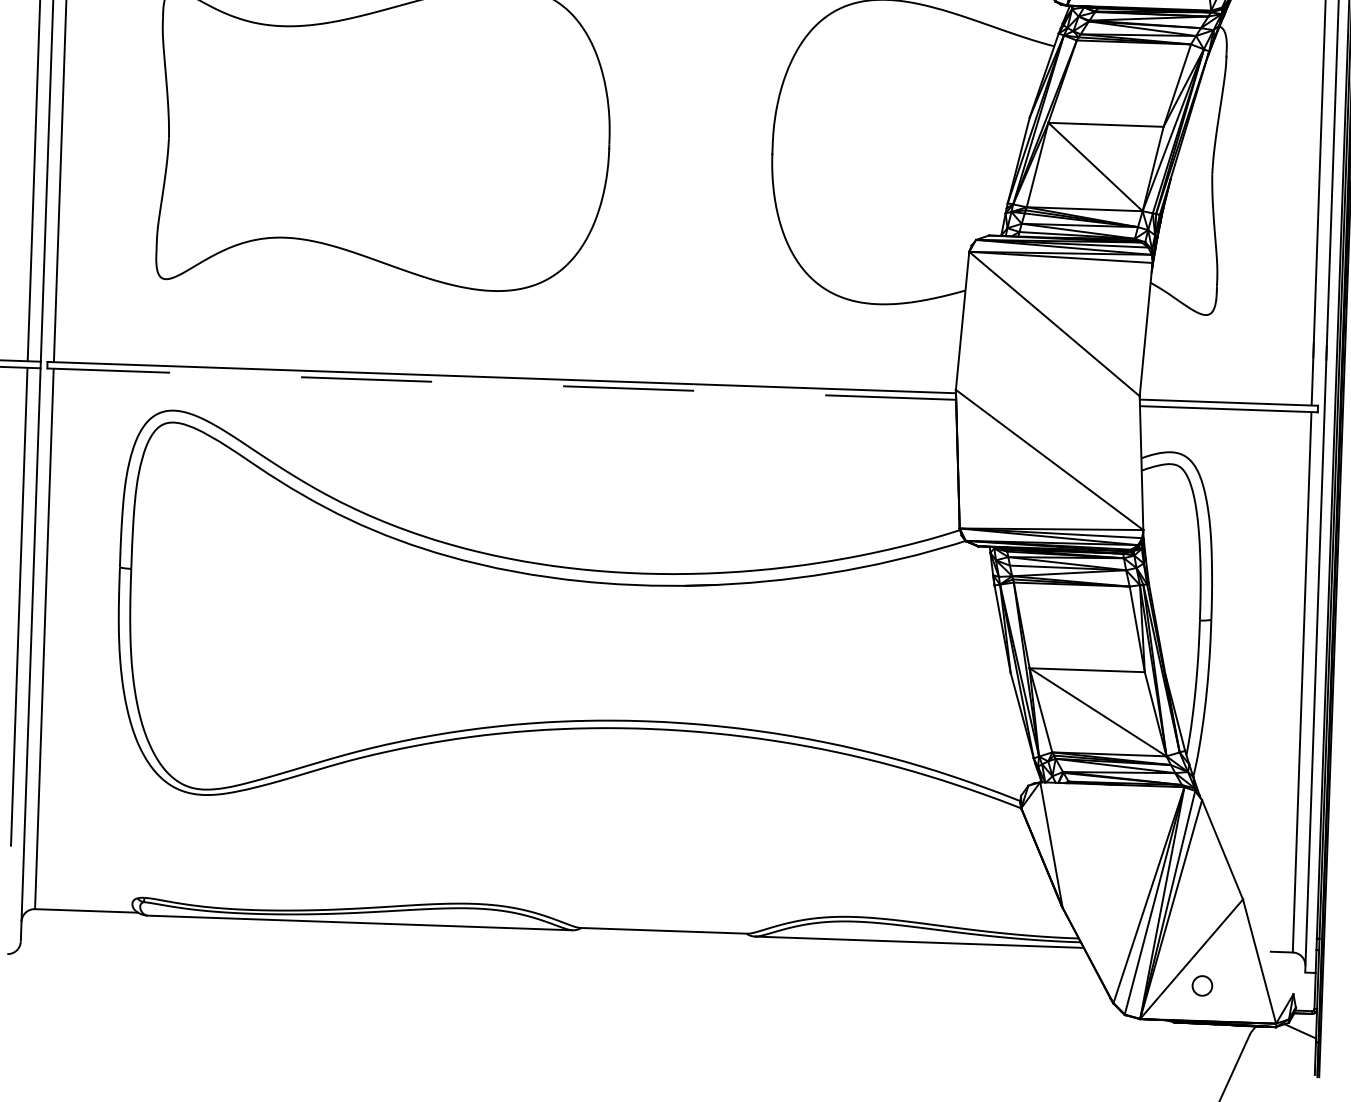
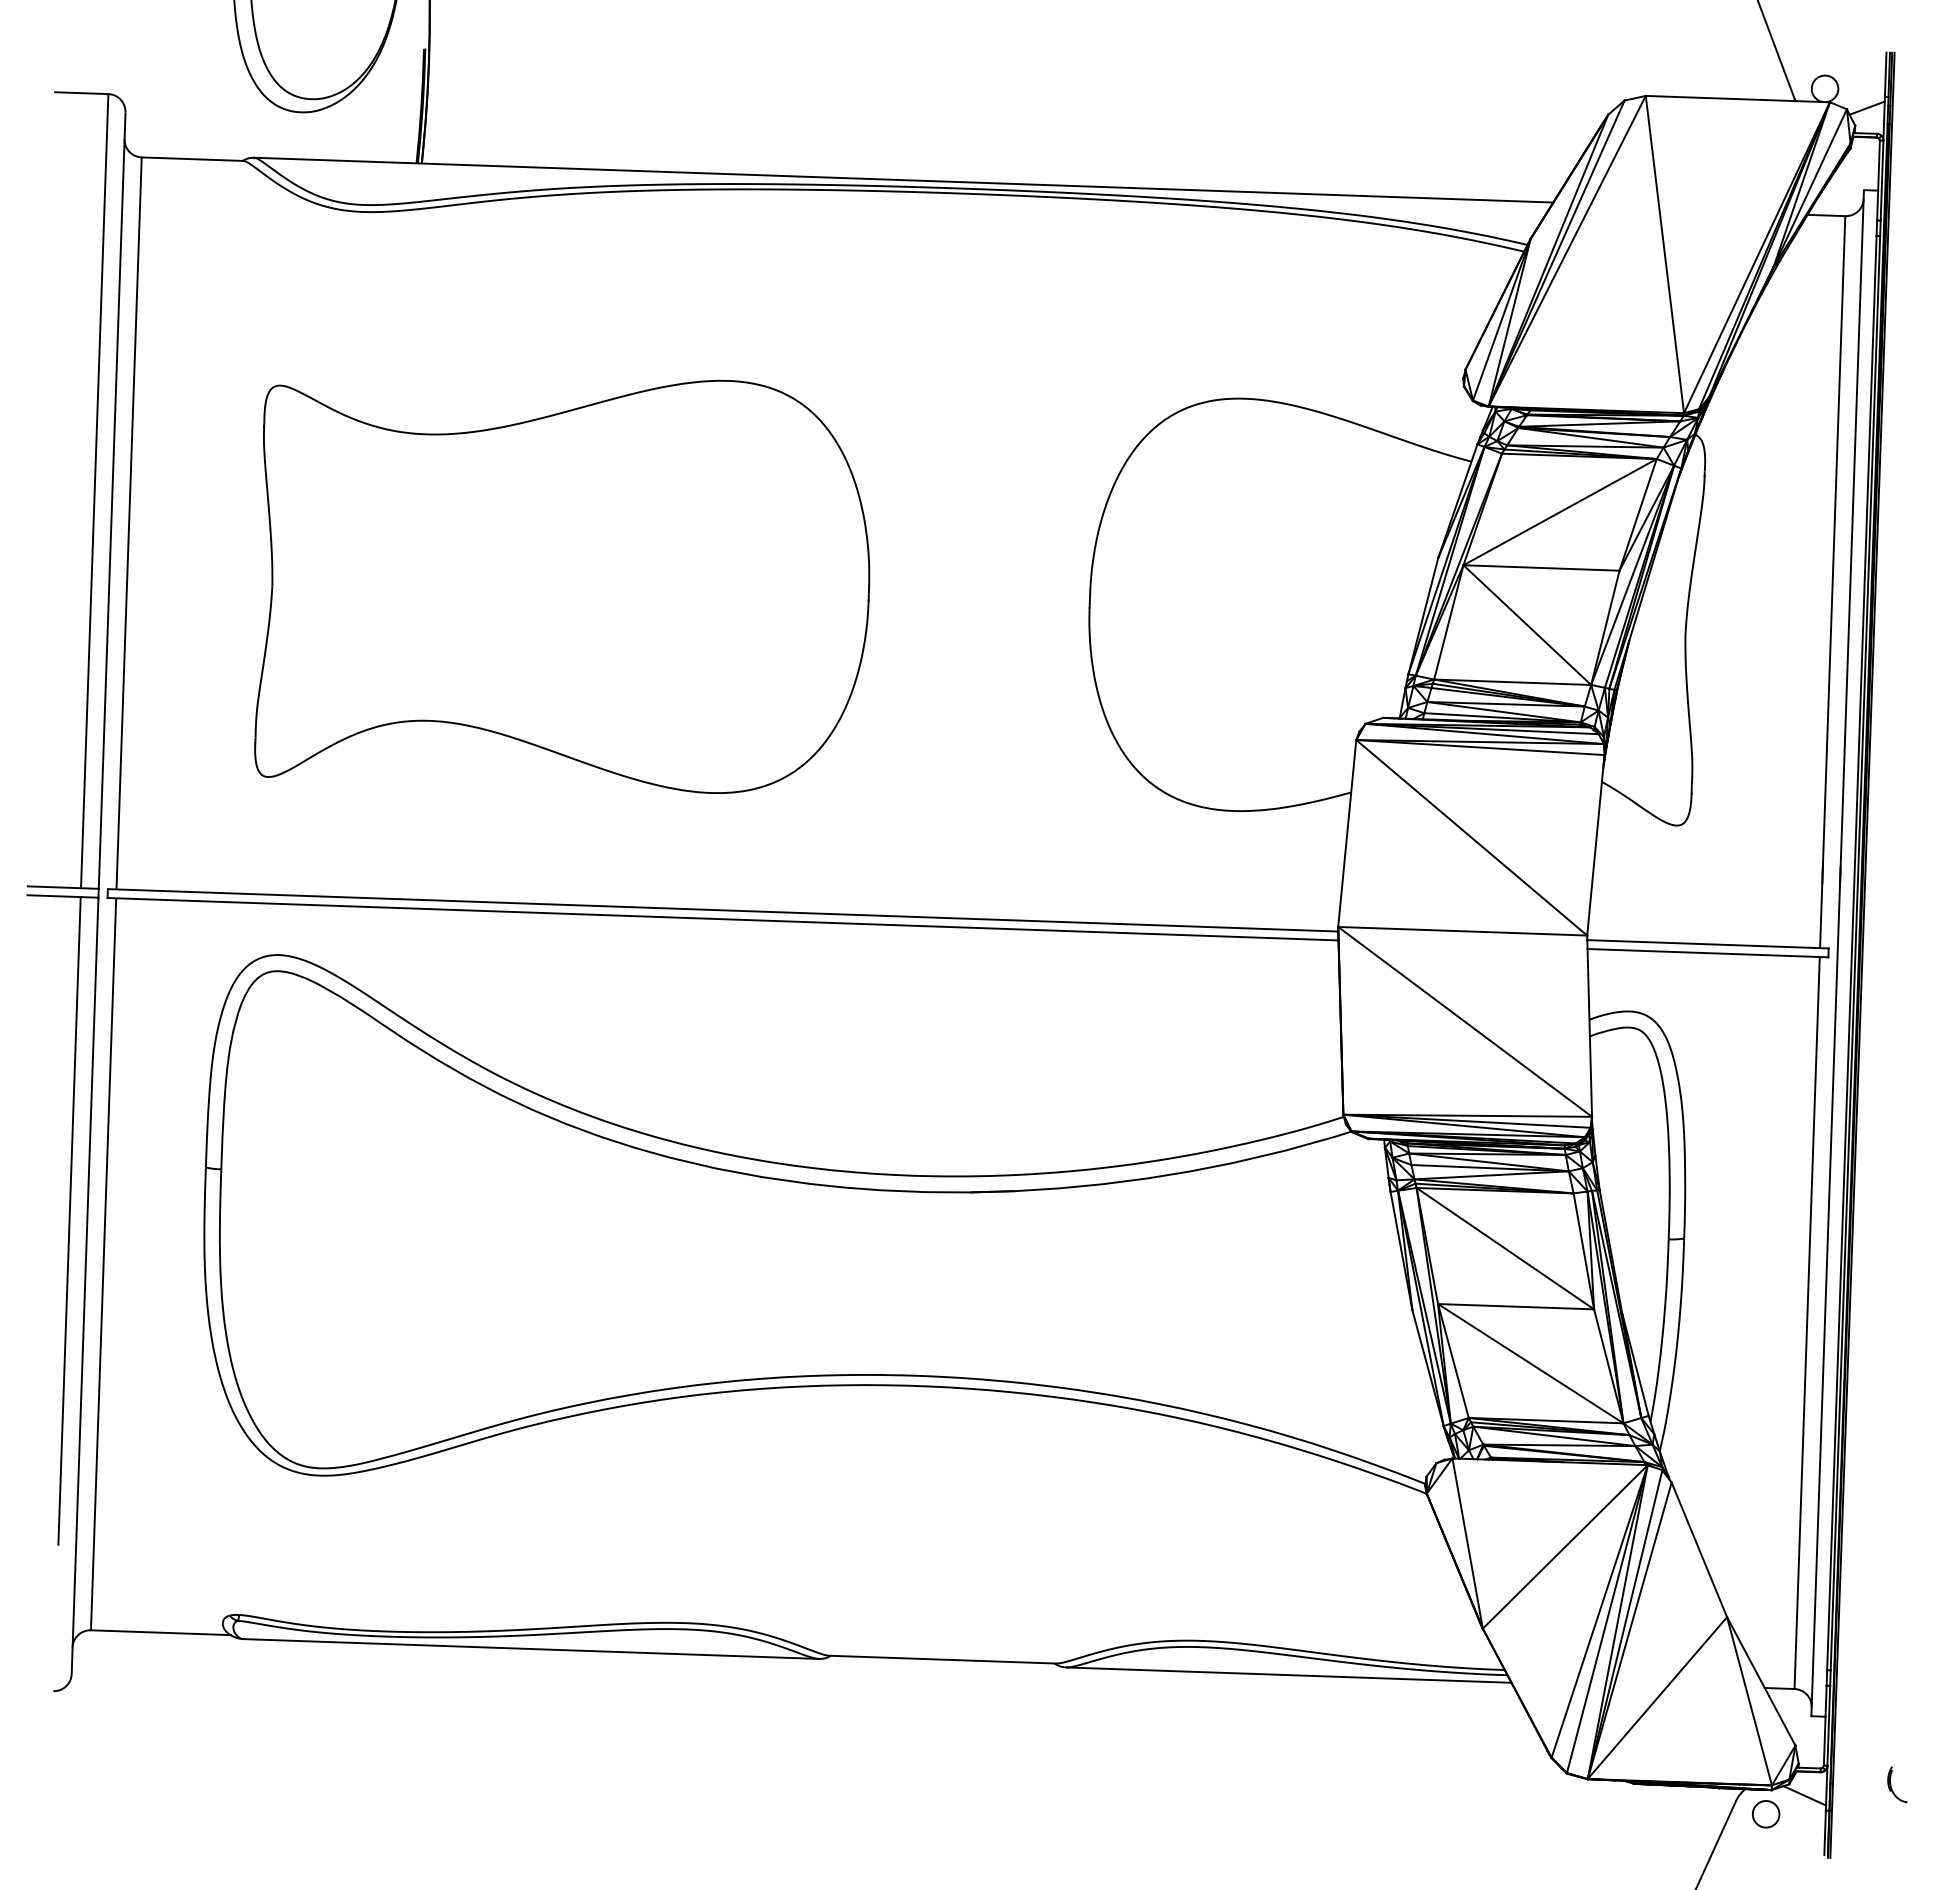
line: (1119, 83) -> (1559, 512), added
line: (502, 384) -> (723, 919), dashed -> solid
line: (1047, 392) -> (1462, 930), added
line: (1079, 627) -> (1505, 1248), added
line: (1122, 847) -> (1564, 1546), added
line: (1268, 946) -> (1761, 1681), added
circle: (1201, 986) -> (1765, 1814), moved

